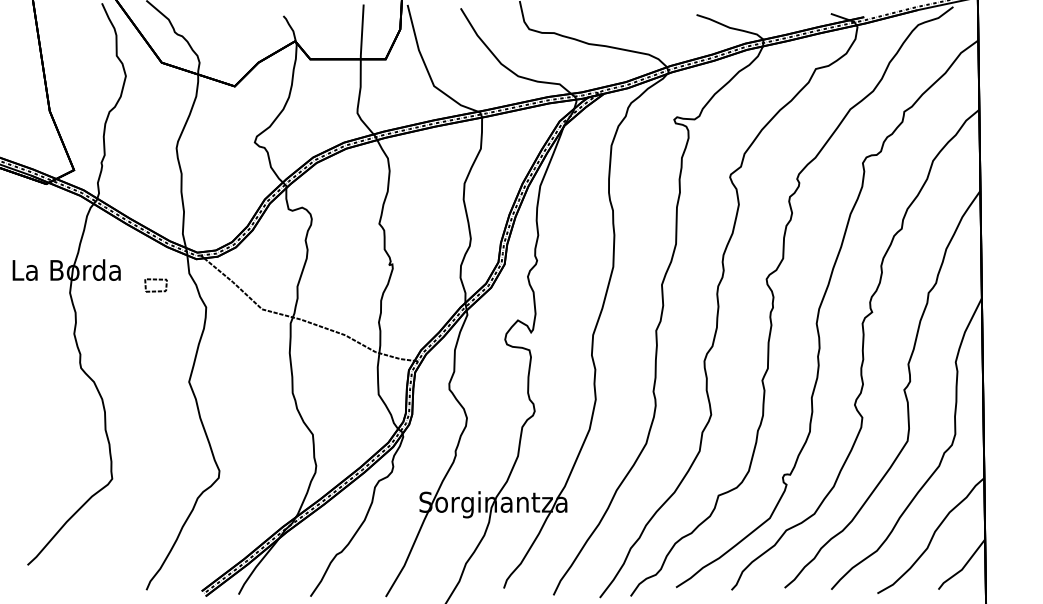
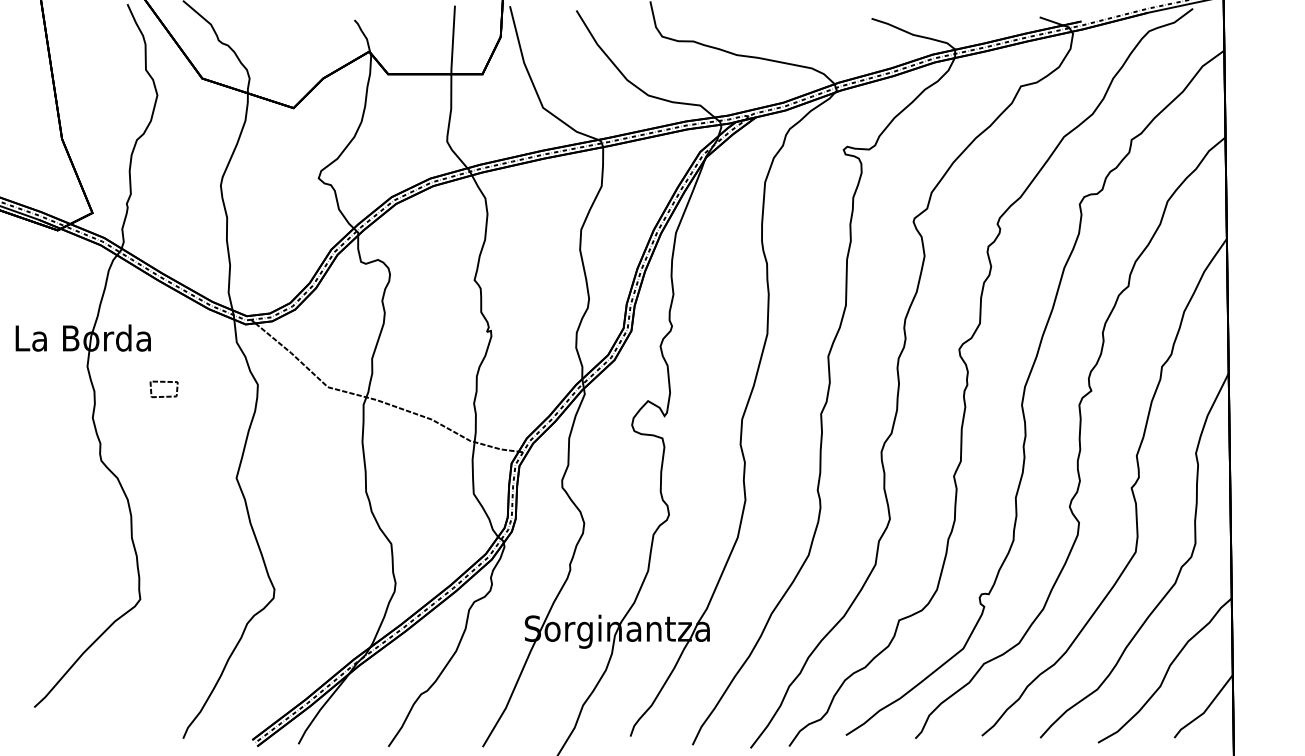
part: (157, 290) -> (166, 395), moved

